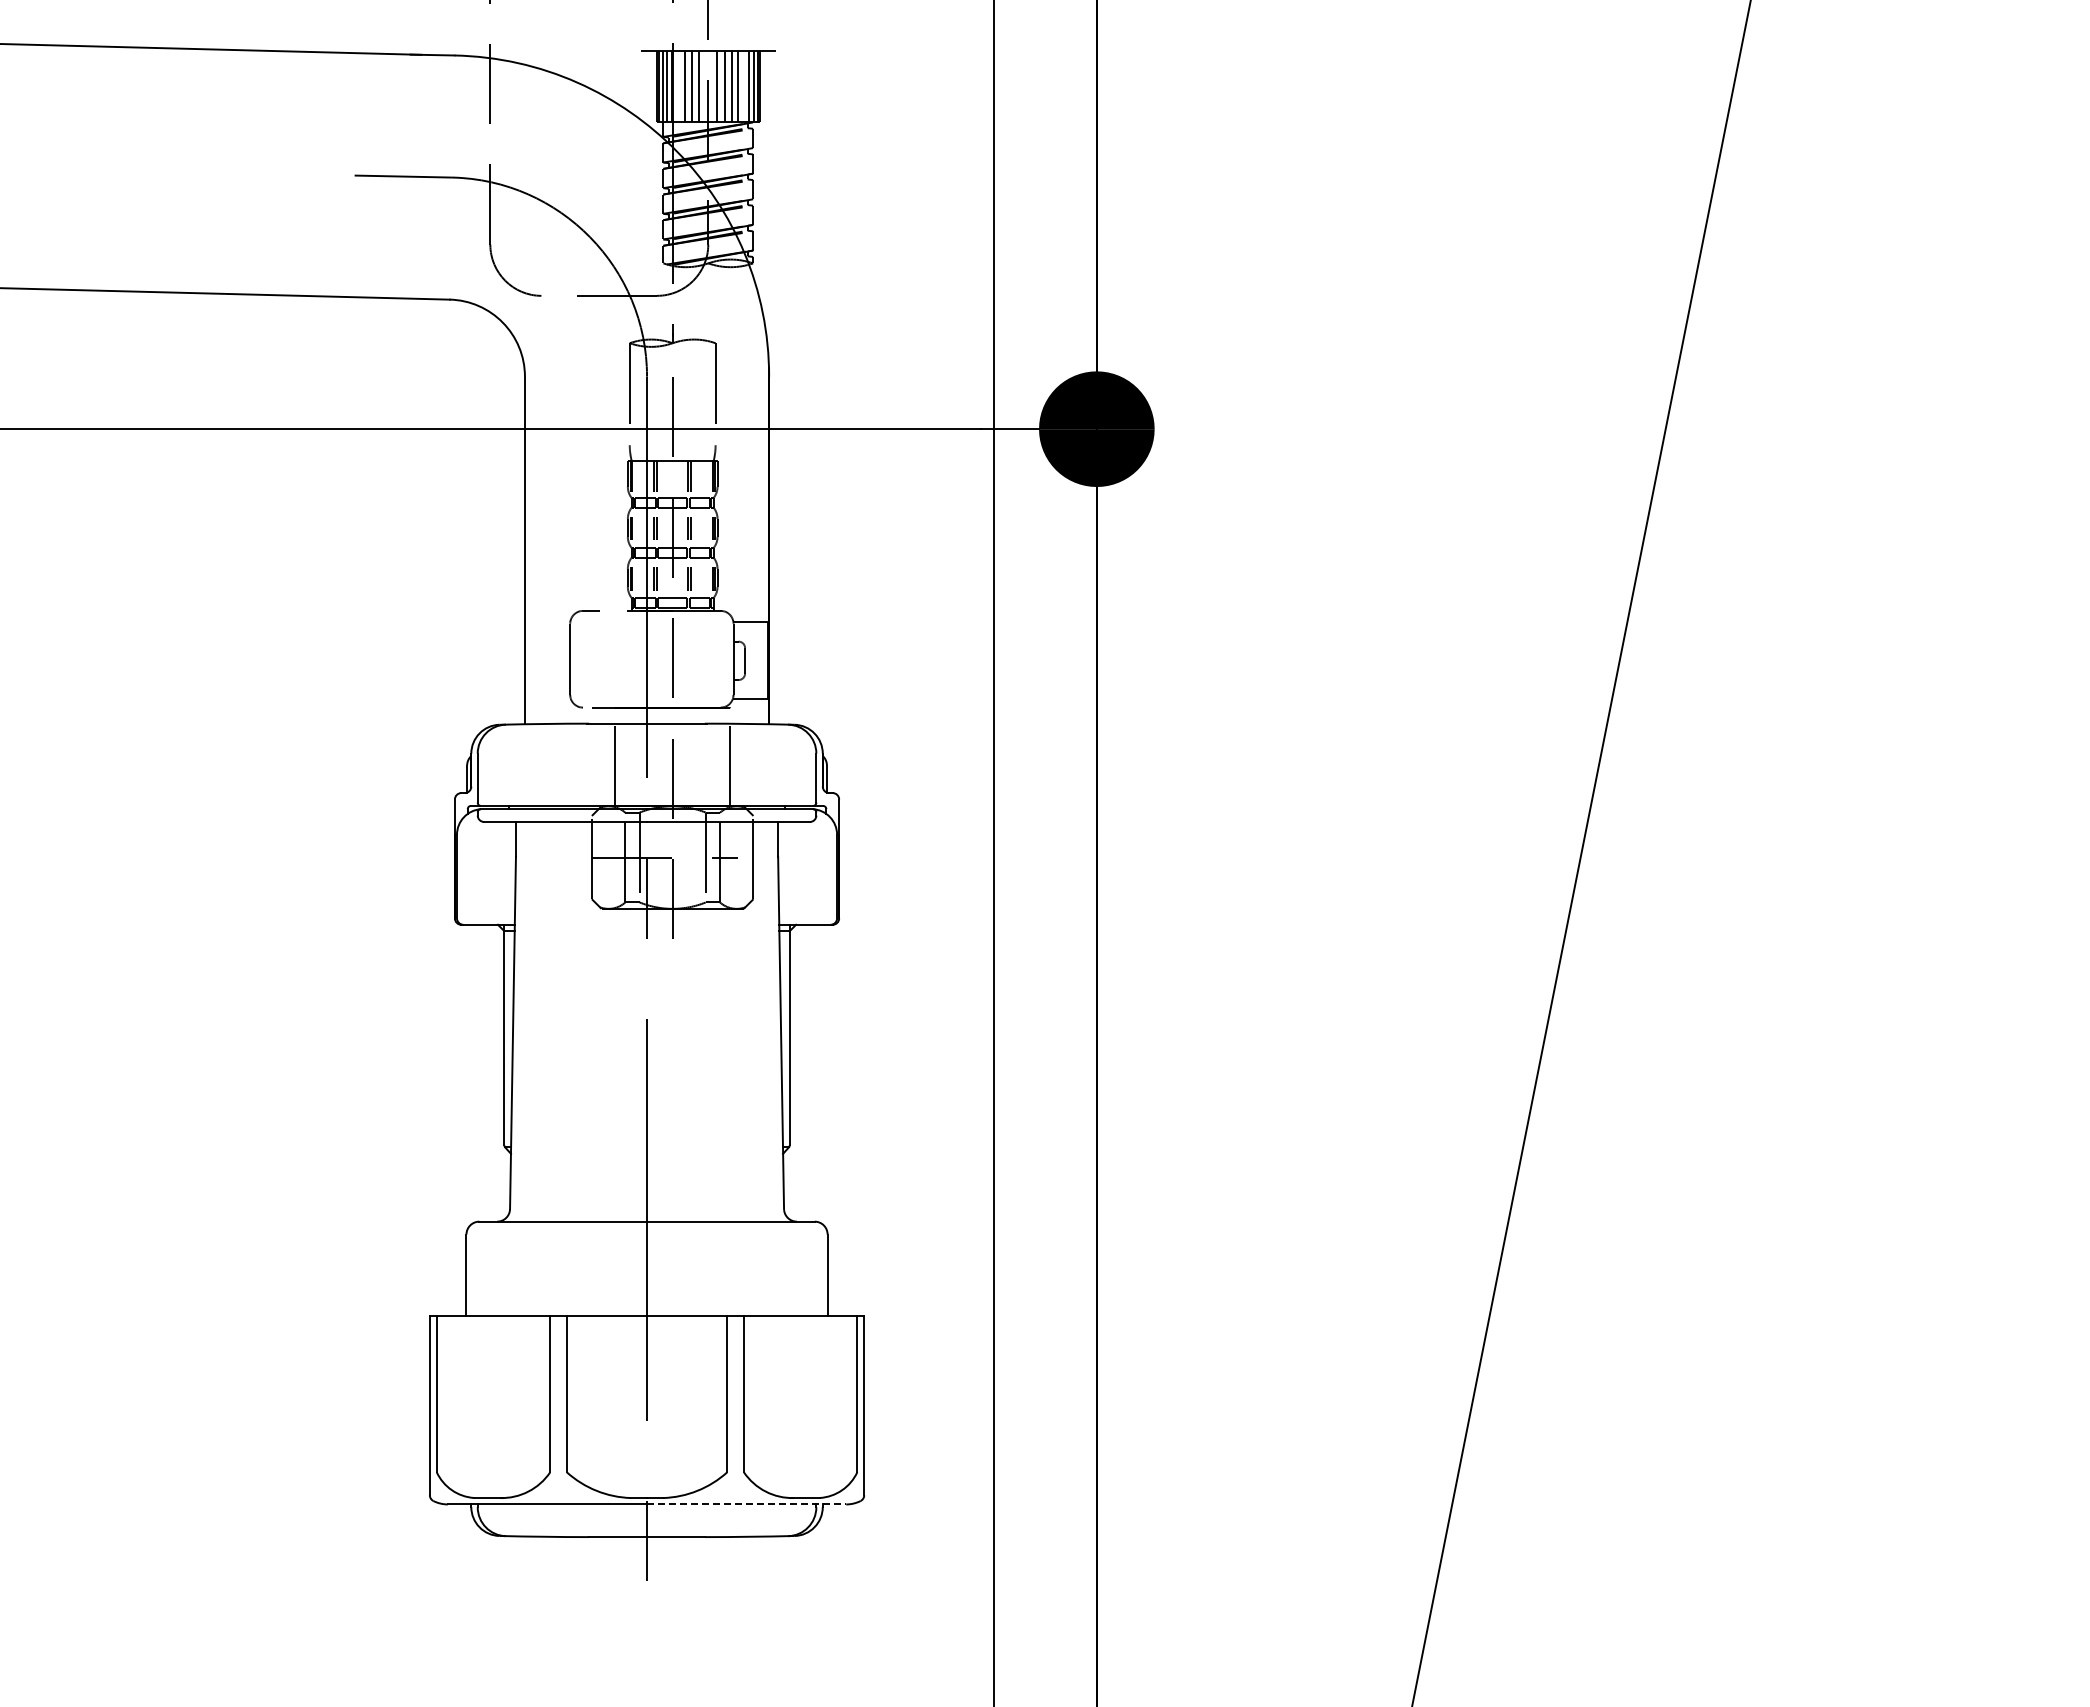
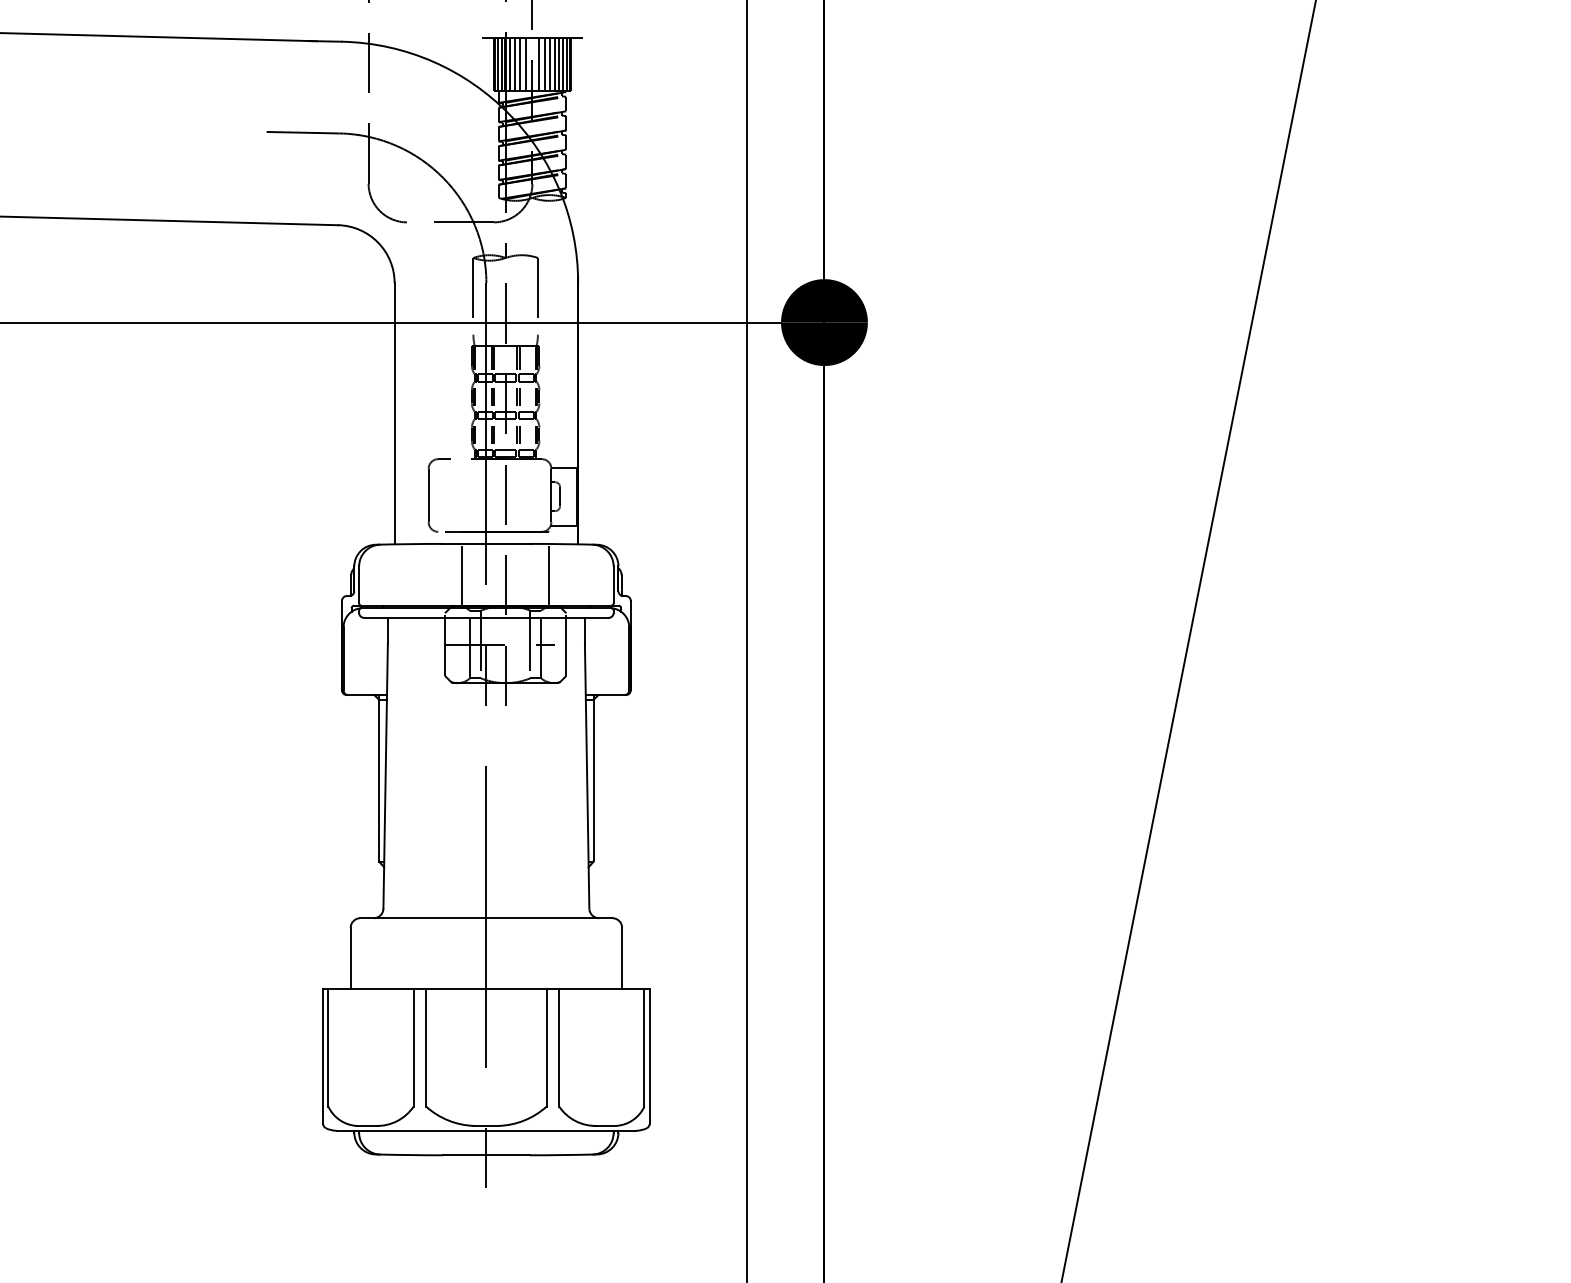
line: (678, 86) -> (510, 65), added
line: (744, 86) -> (559, 65), added
line: (746, 1504) -> (561, 1130), dashed -> solid

